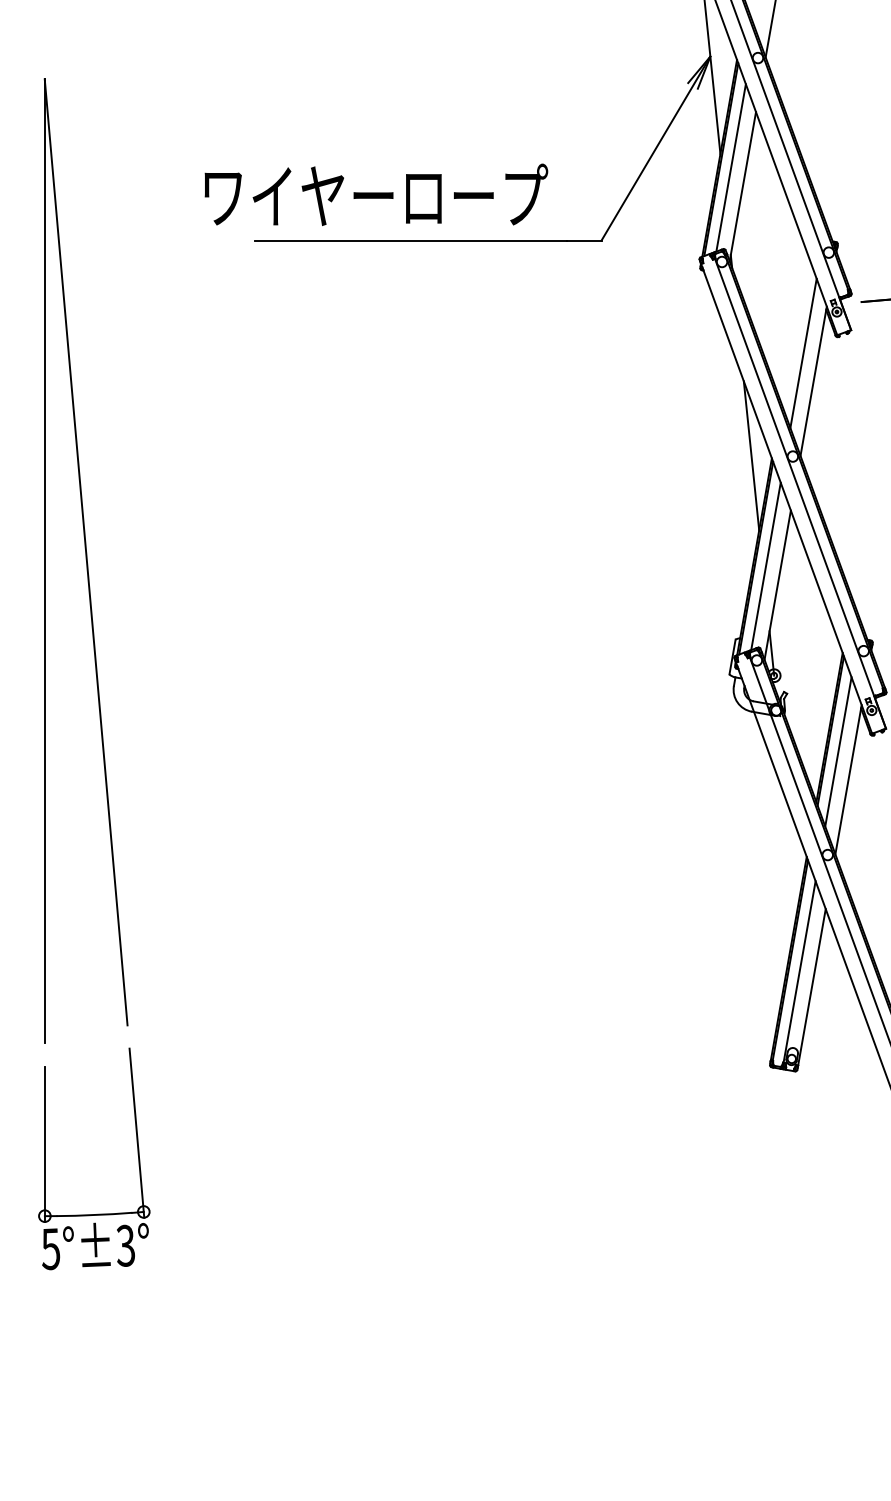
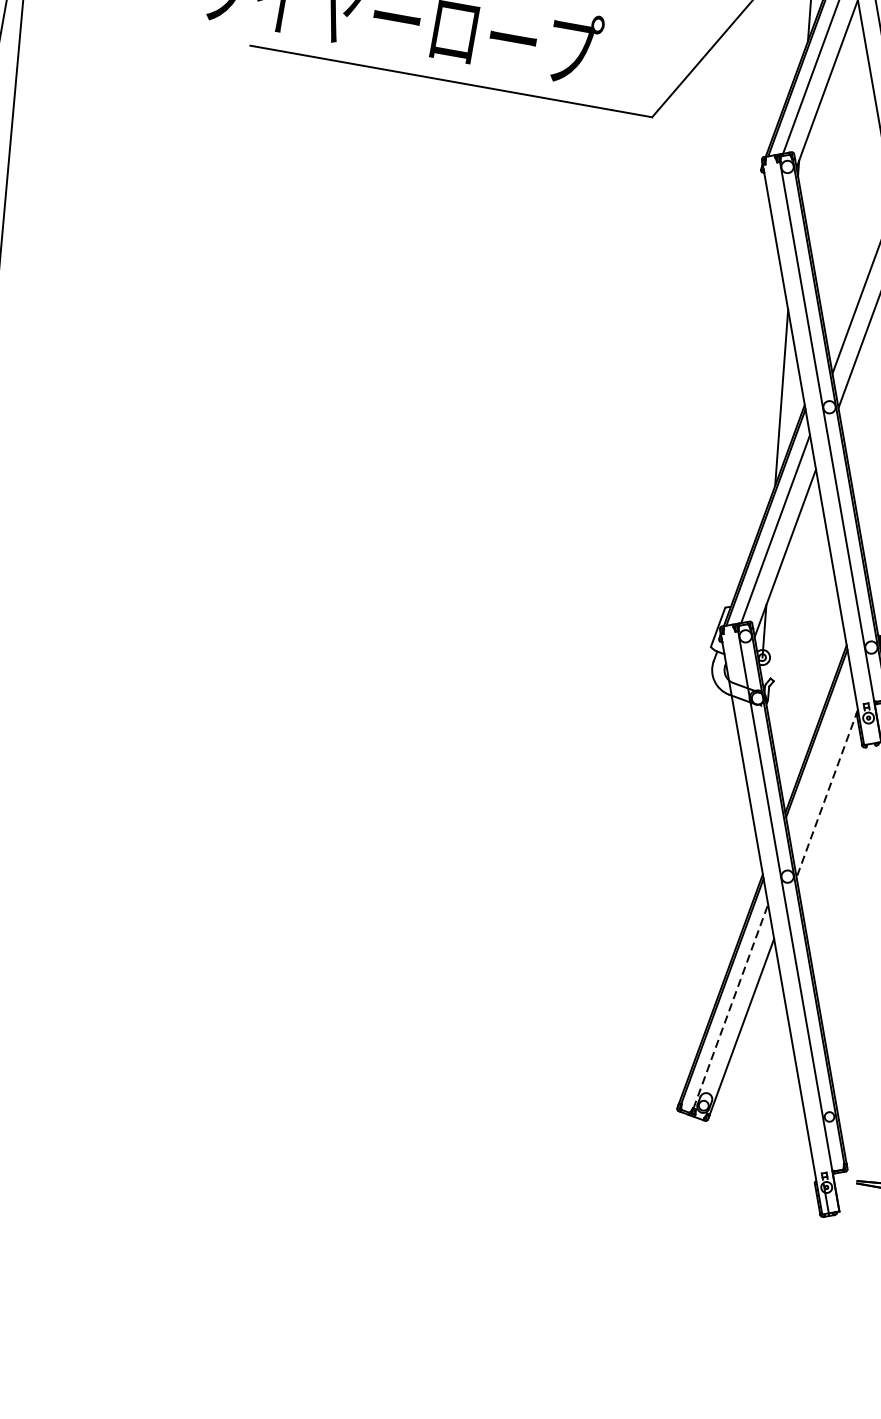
line: (838, 751) -> (821, 758), removed
line: (848, 779) -> (827, 793), solid -> dashed
line: (799, 971) -> (730, 1005), solid -> dashed

